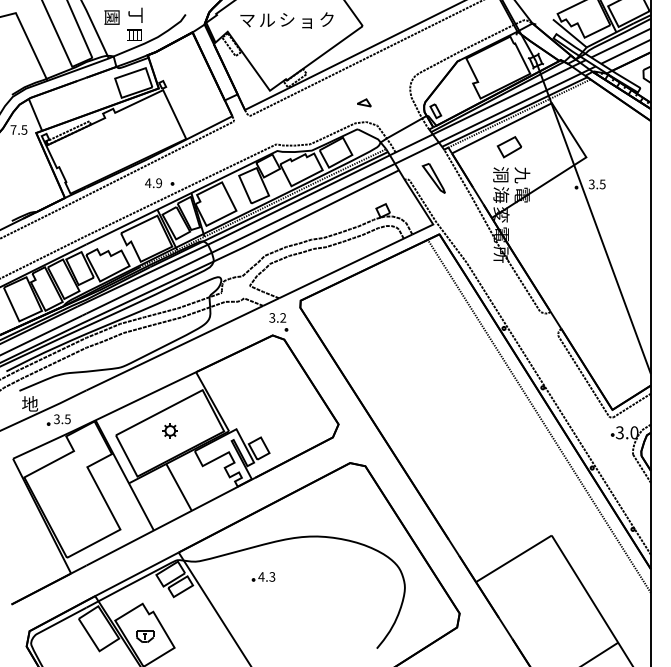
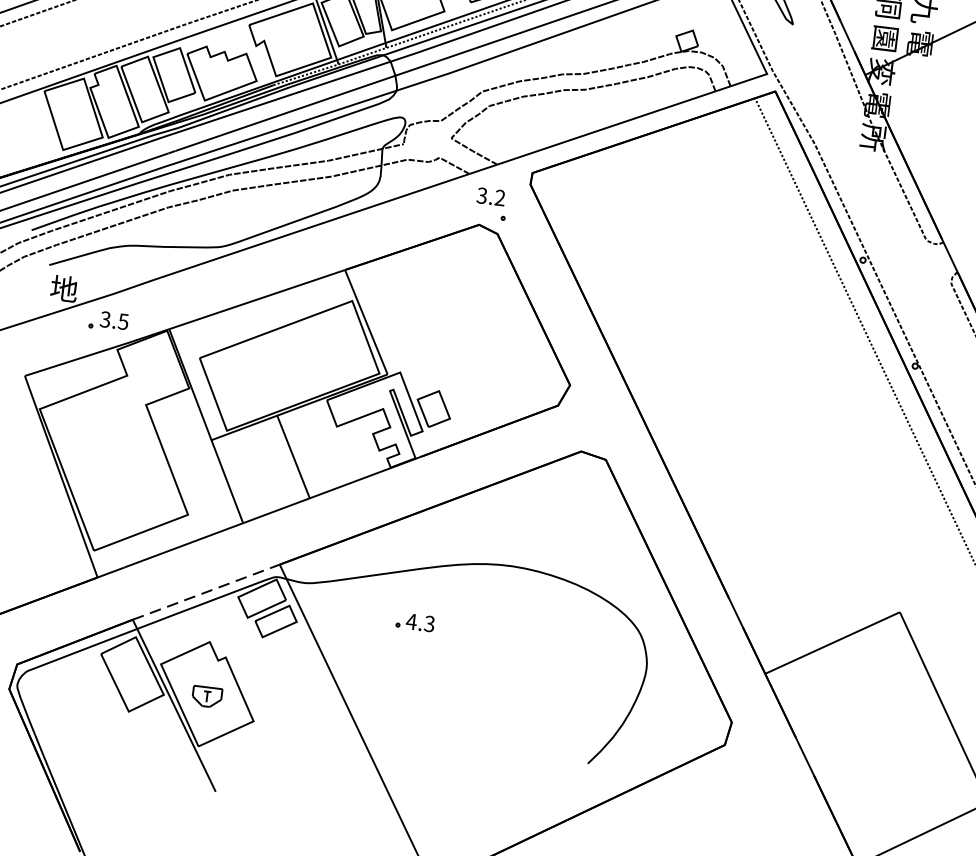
text: (501, 195) -> (885, 39), 海 -> 園
part: (169, 430) -> (289, 360), removed
line: (137, 574) -> (207, 592), solid -> dashed

